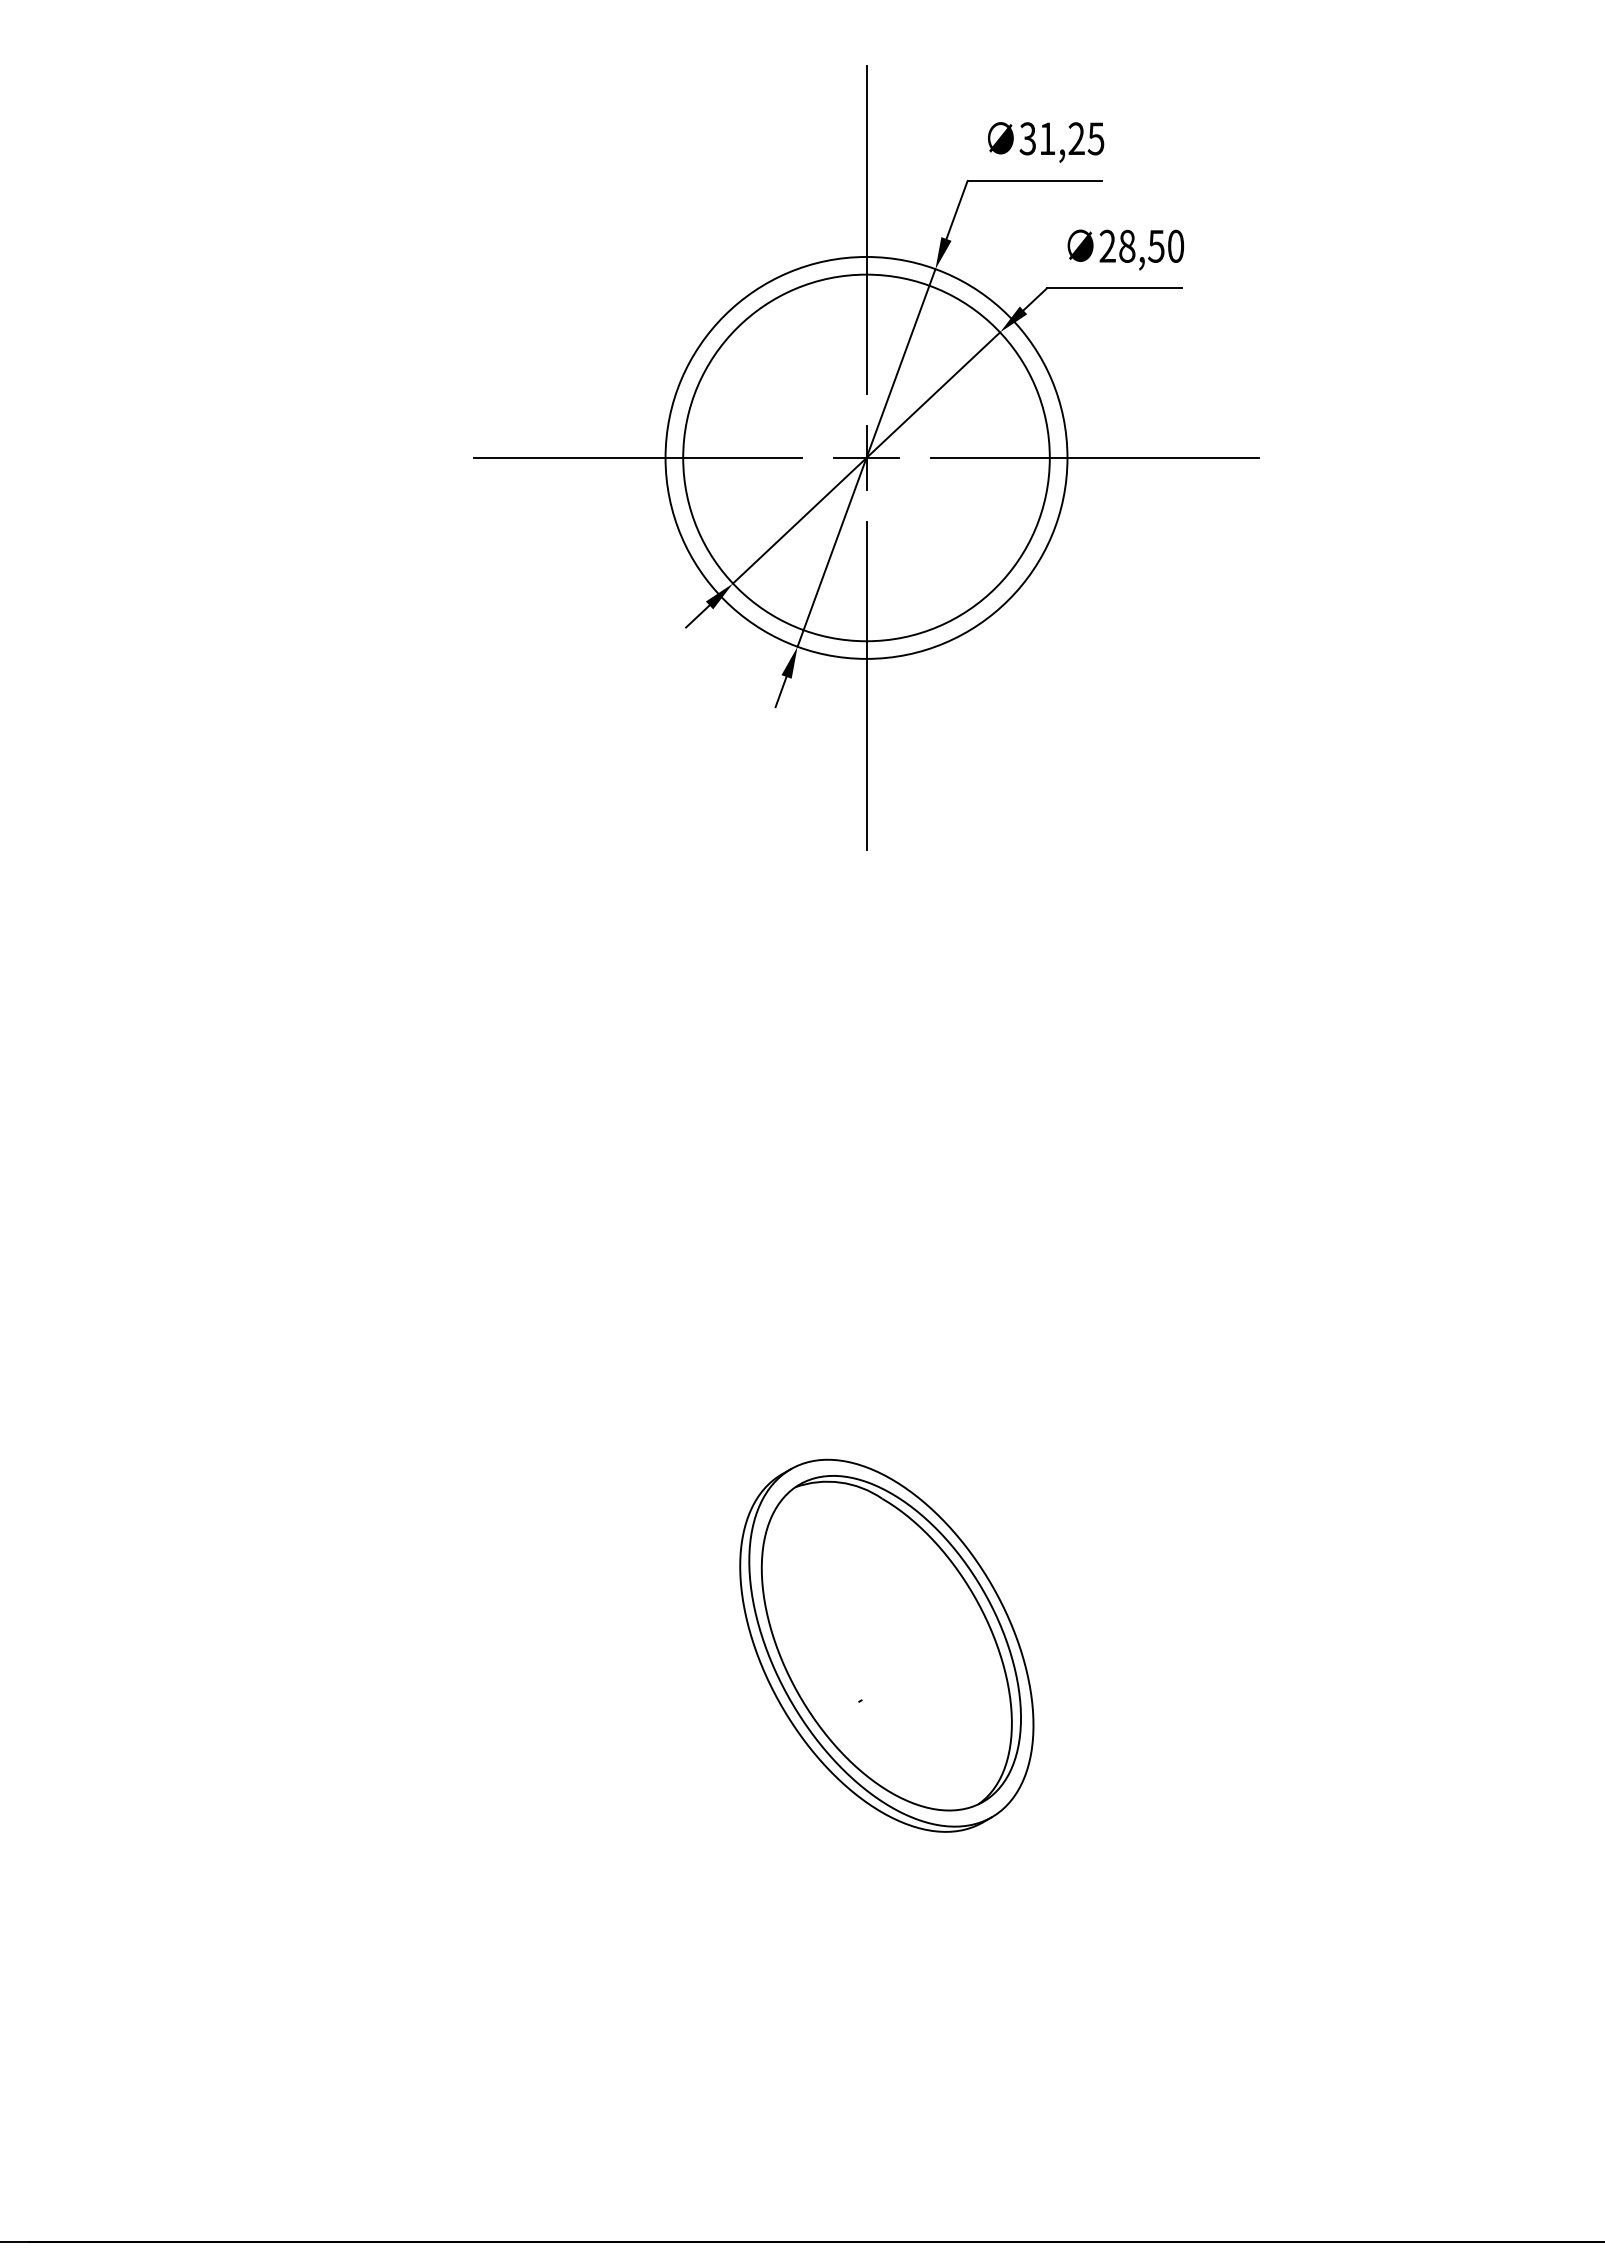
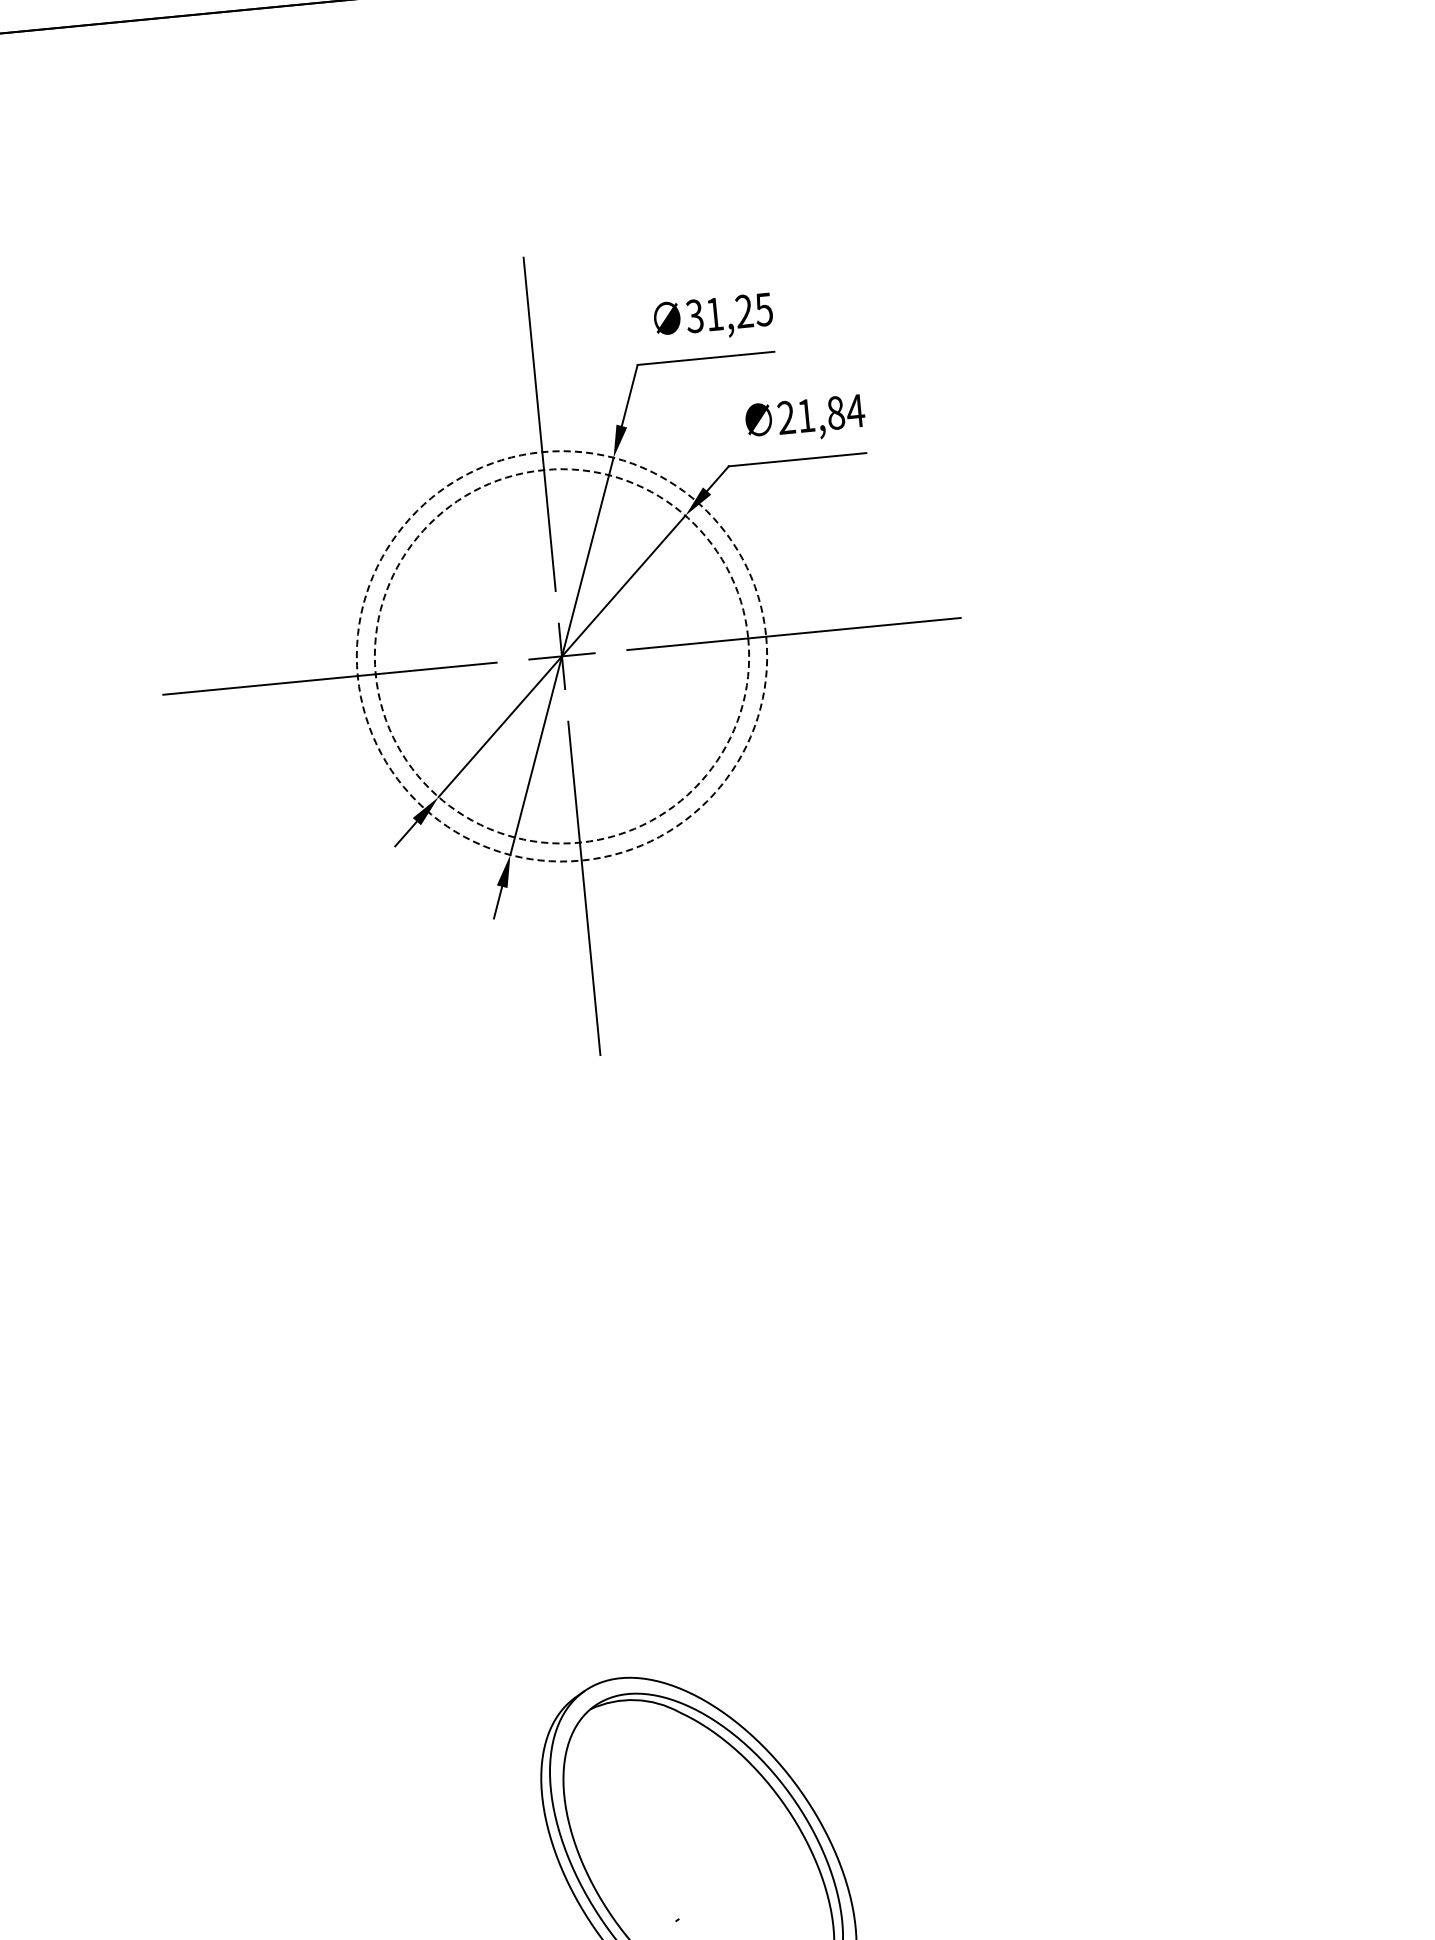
text: (1151, 245) -> (830, 412), 28,50 -> 21,84
circle: (866, 457) -> (561, 655), solid -> dashed
circle: (866, 457) -> (561, 655), solid -> dashed

